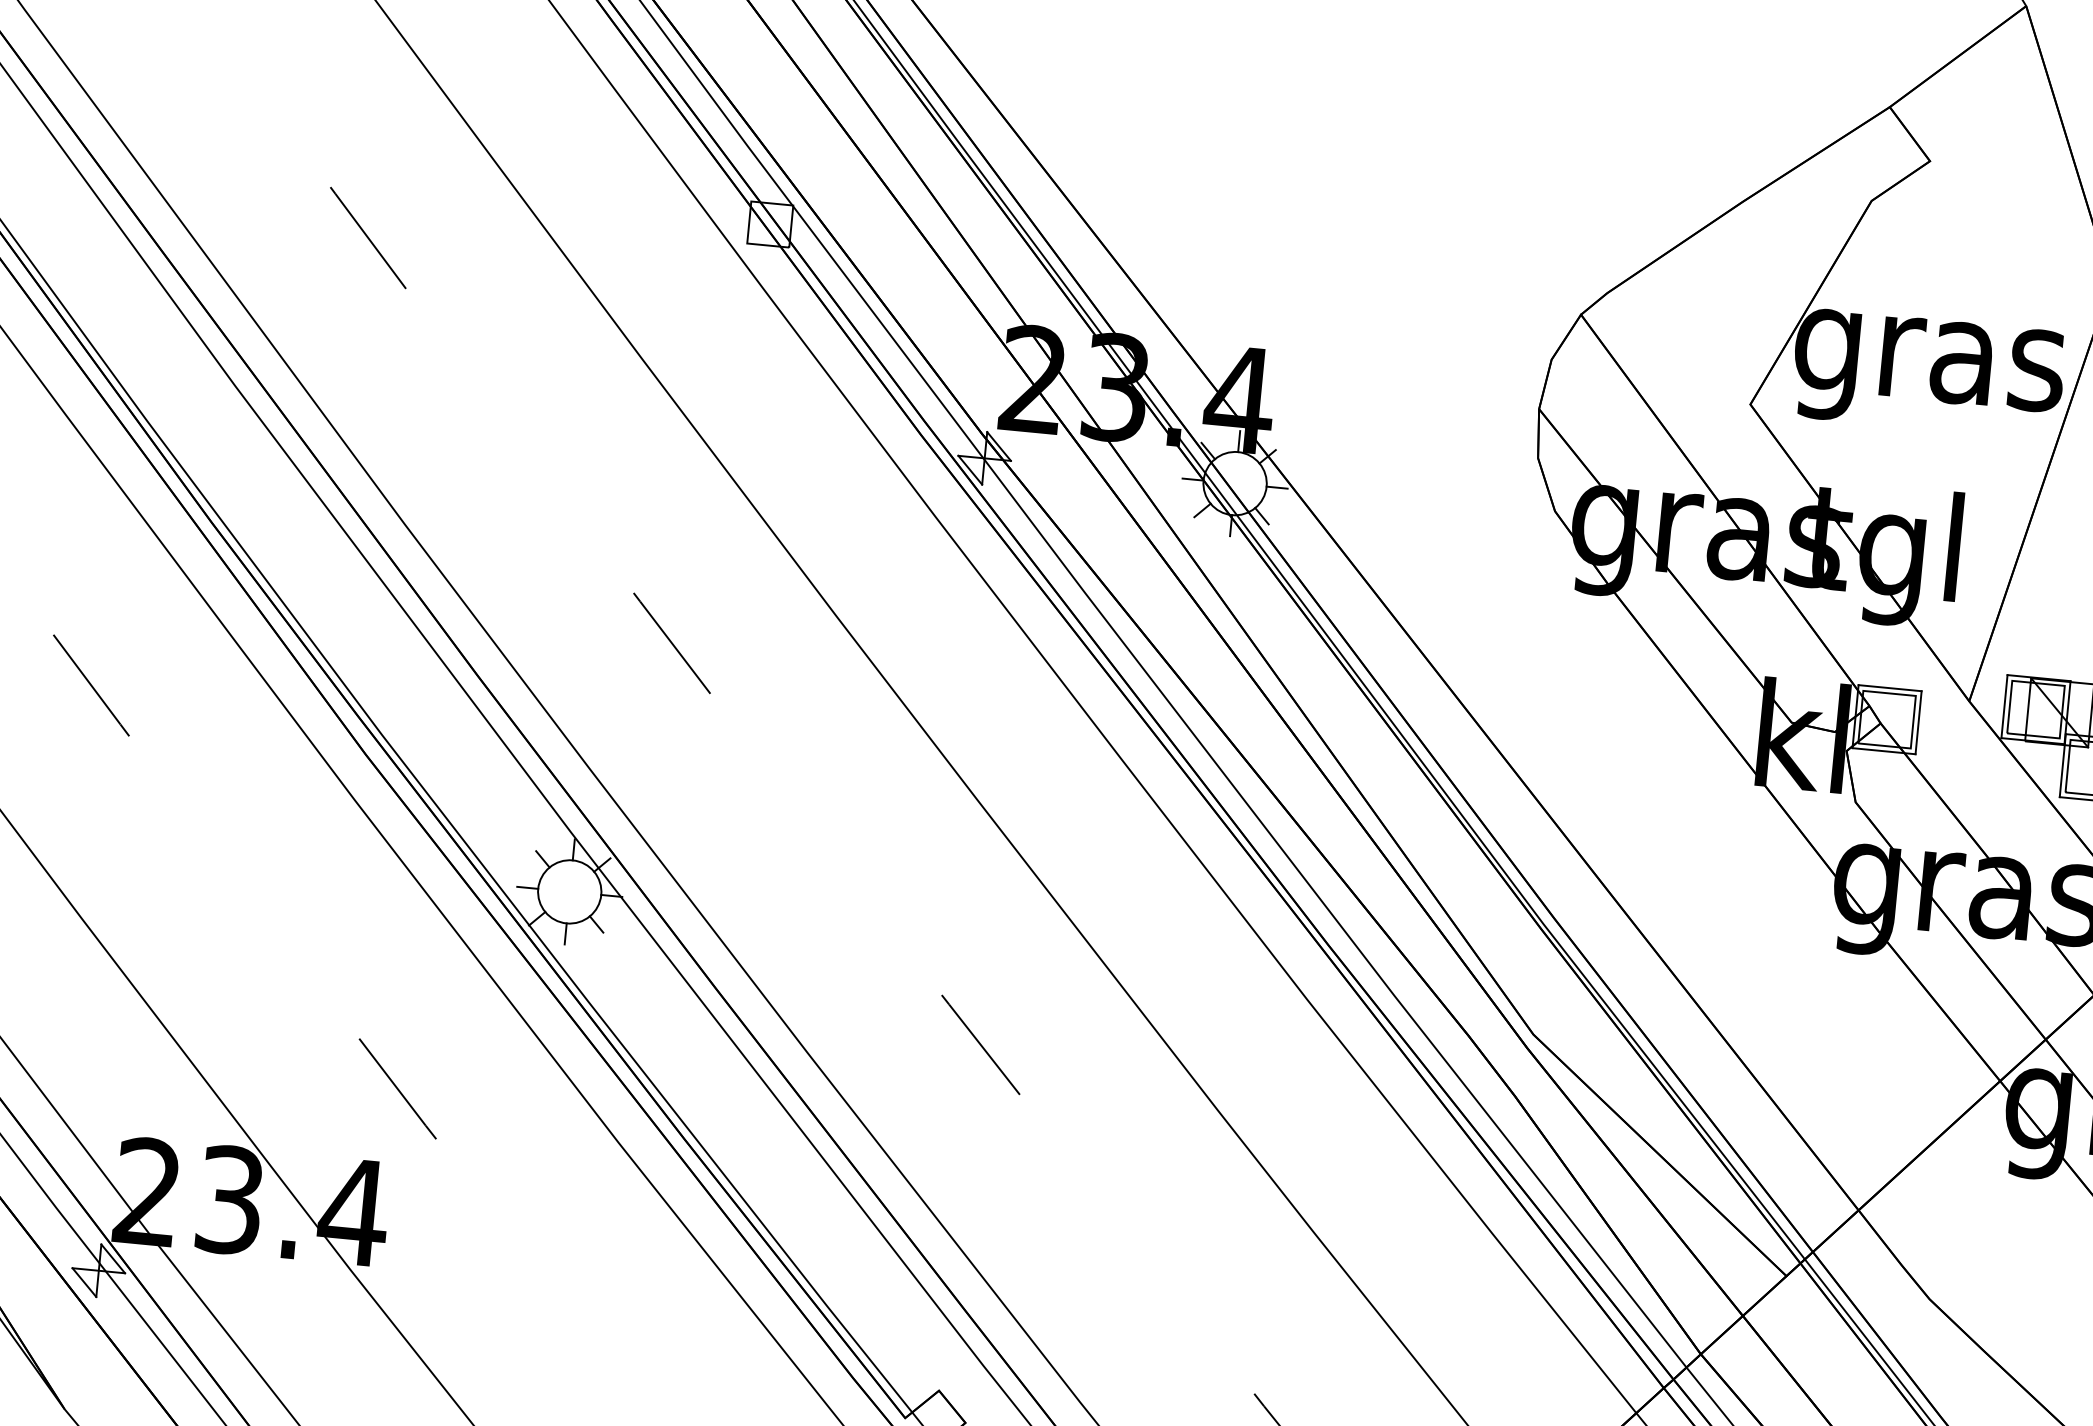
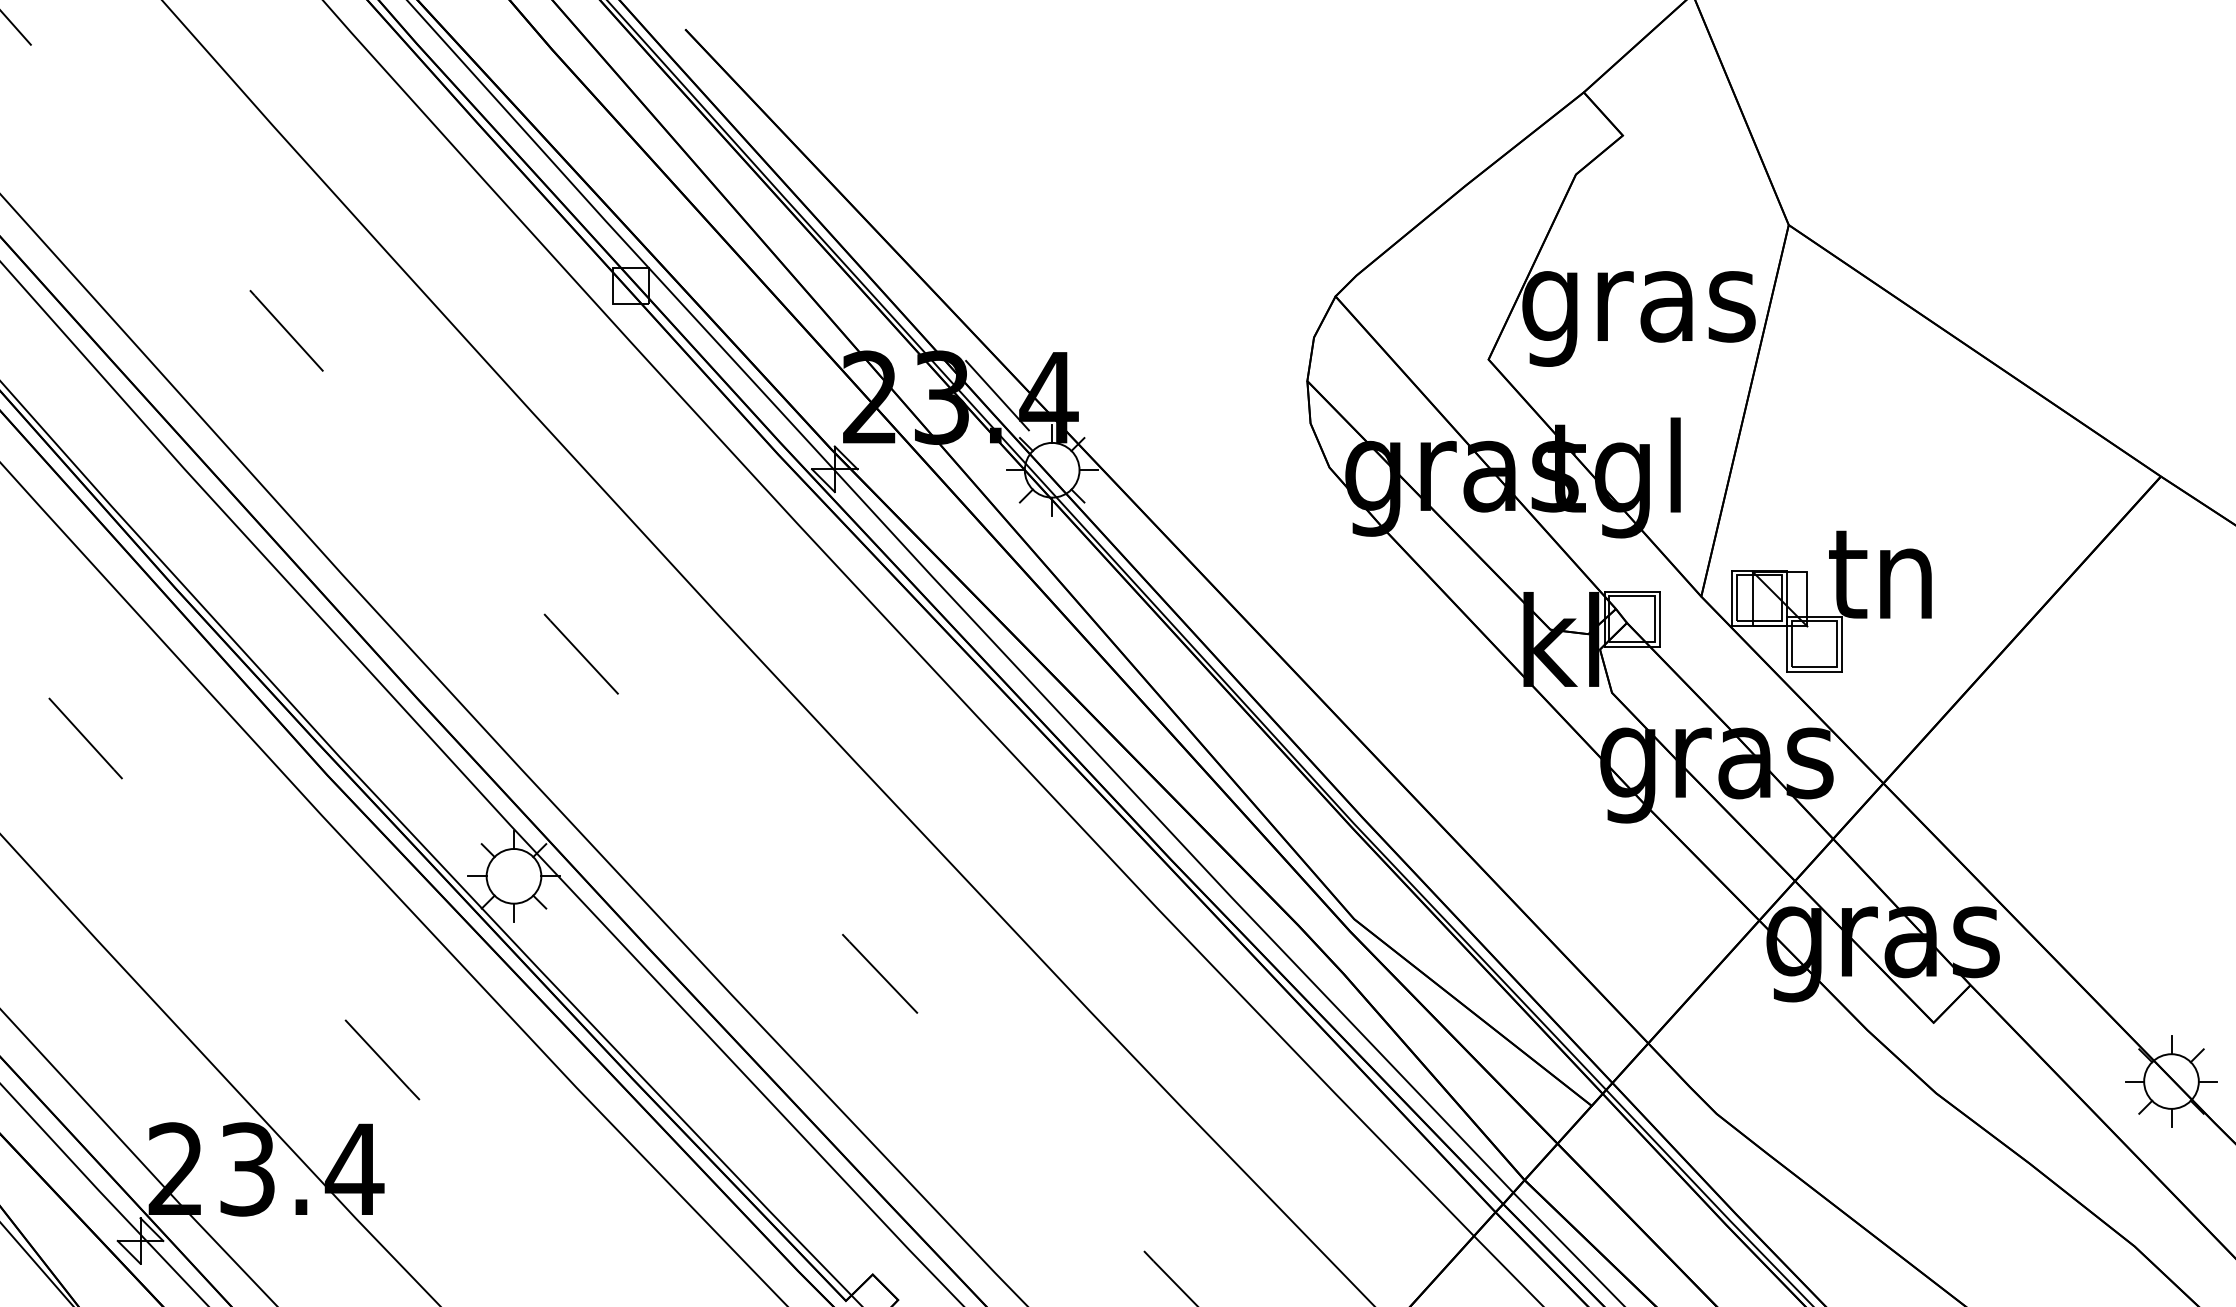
line: (1180, 391) -> (997, 395), added

